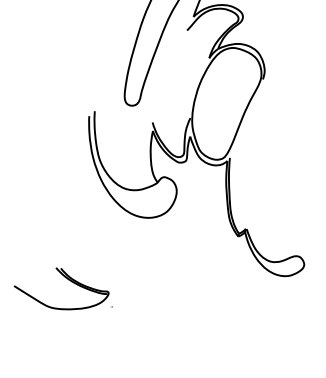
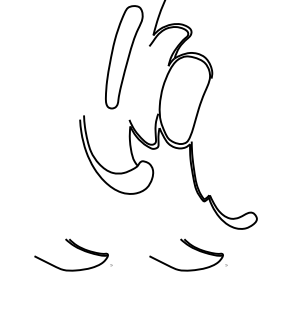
part: (216, 295) -> (191, 248), added

